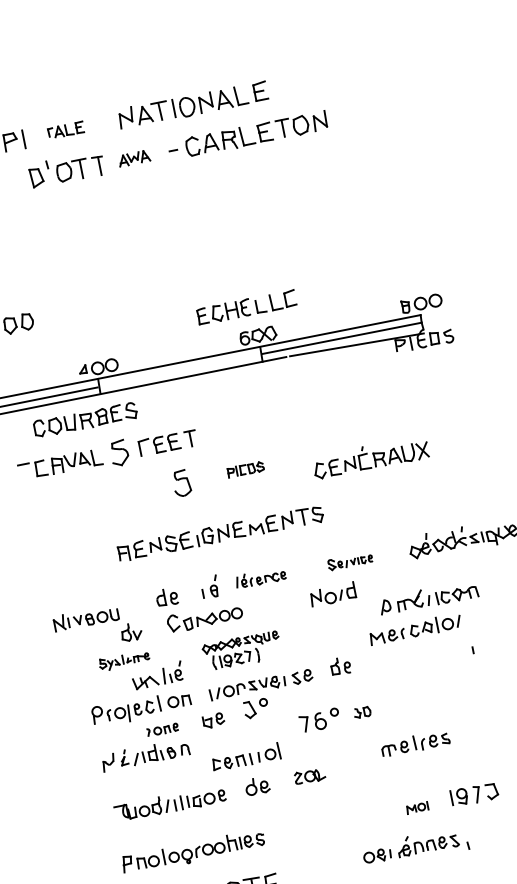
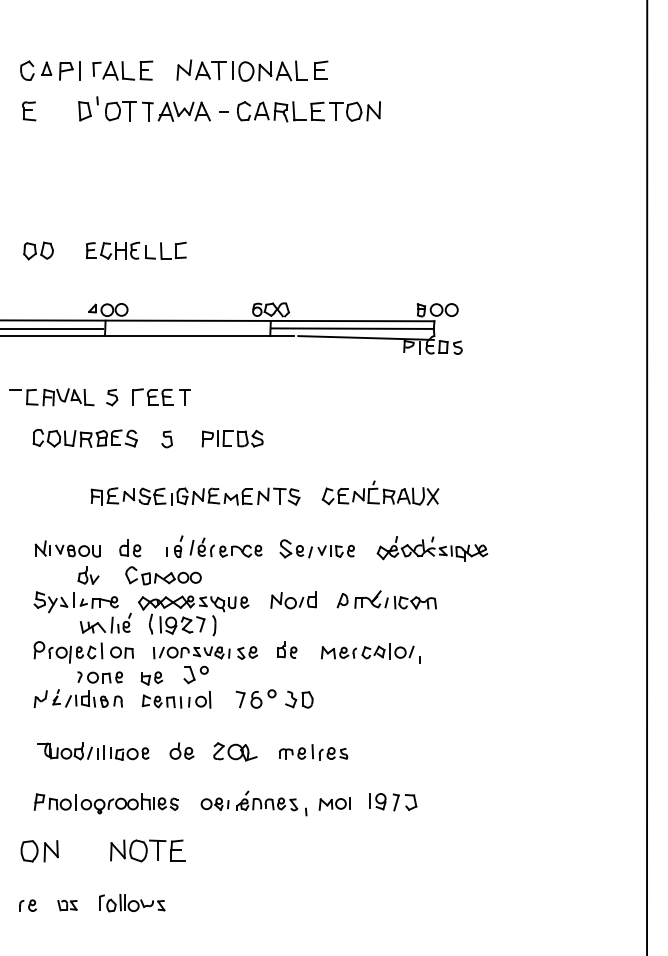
part: (65, 130) -> (122, 70), size x1.67
part: (133, 158) -> (183, 111), size x1.67
part: (246, 307) -> (136, 250), moved
part: (84, 420) -> (84, 438), moved
part: (119, 452) -> (112, 397), size x0.62
part: (370, 456) -> (380, 492), moved
part: (245, 469) -> (232, 438), size x1.67
part: (181, 483) -> (166, 439), size x0.62
part: (349, 560) -> (316, 548), size x1.67
part: (260, 577) -> (225, 547), size x1.43
part: (332, 594) -> (293, 600), moved
part: (85, 617) -> (67, 548), moved
part: (415, 629) -> (367, 651), moved
part: (242, 650) -> (193, 615), size x1.43
part: (123, 661) -> (75, 602), size x1.67
part: (362, 712) -> (299, 699), size x1.67
part: (162, 730) -> (99, 677), size x1.43
part: (415, 743) -> (313, 752), moved
part: (246, 757) -> (176, 699), moved
part: (309, 775) -> (235, 751), size x1.43
part: (417, 807) -> (334, 803), size x1.43
part: (415, 847) -> (253, 803), moved

